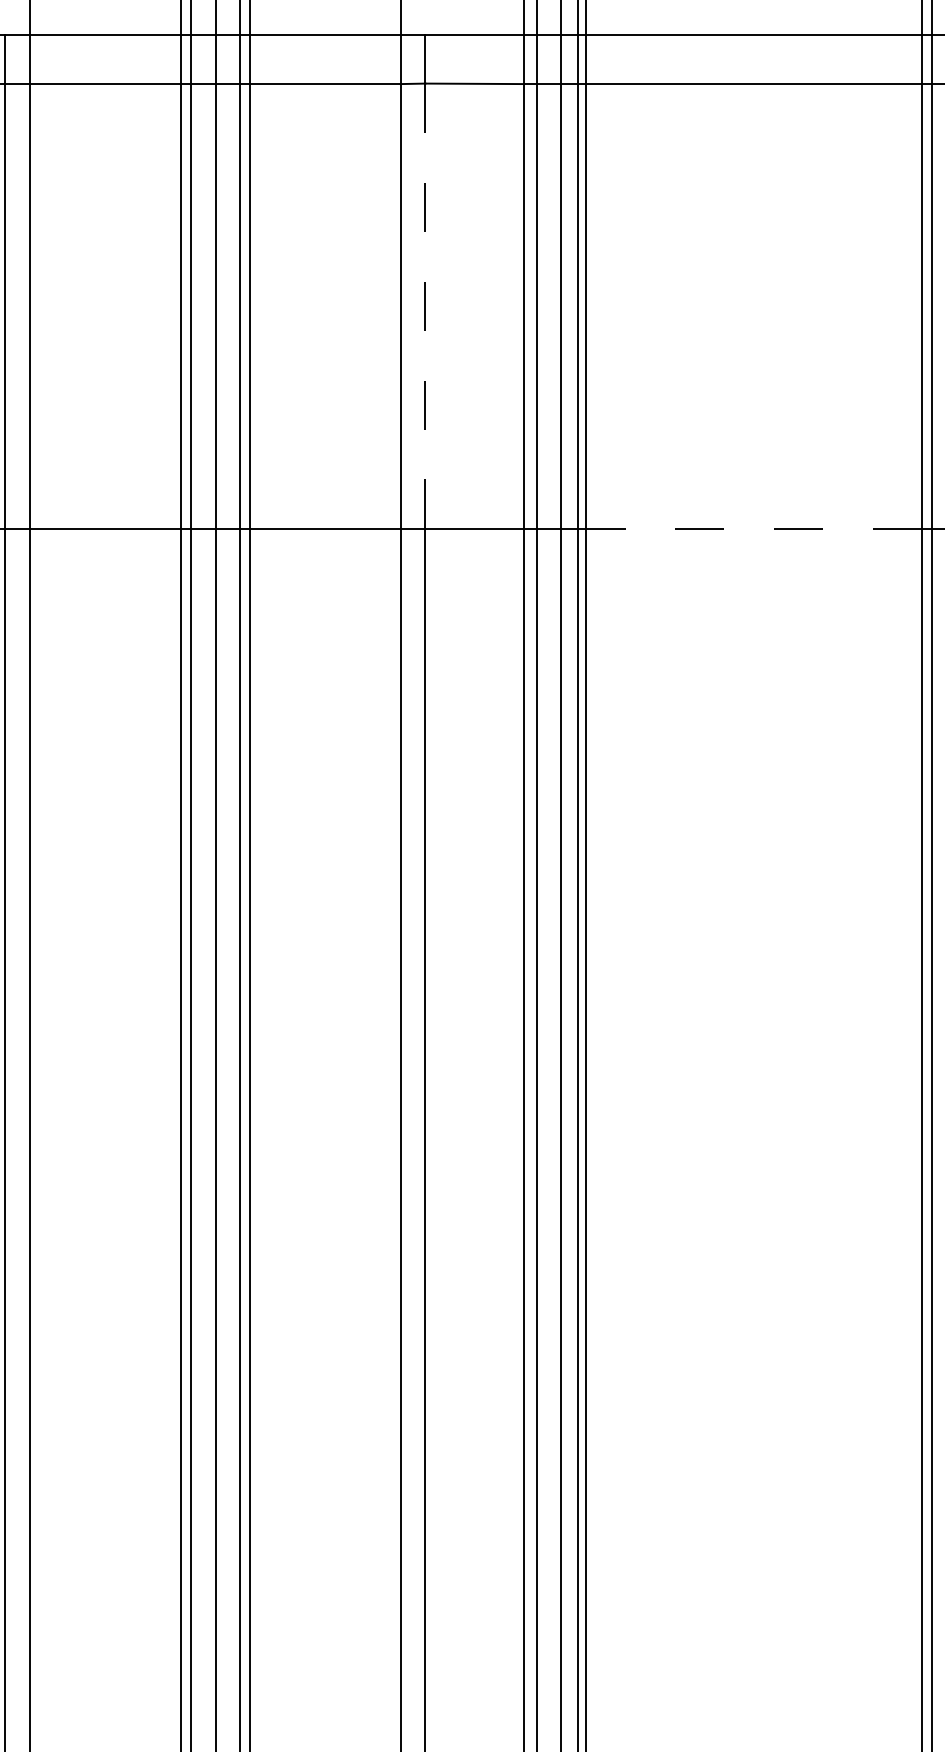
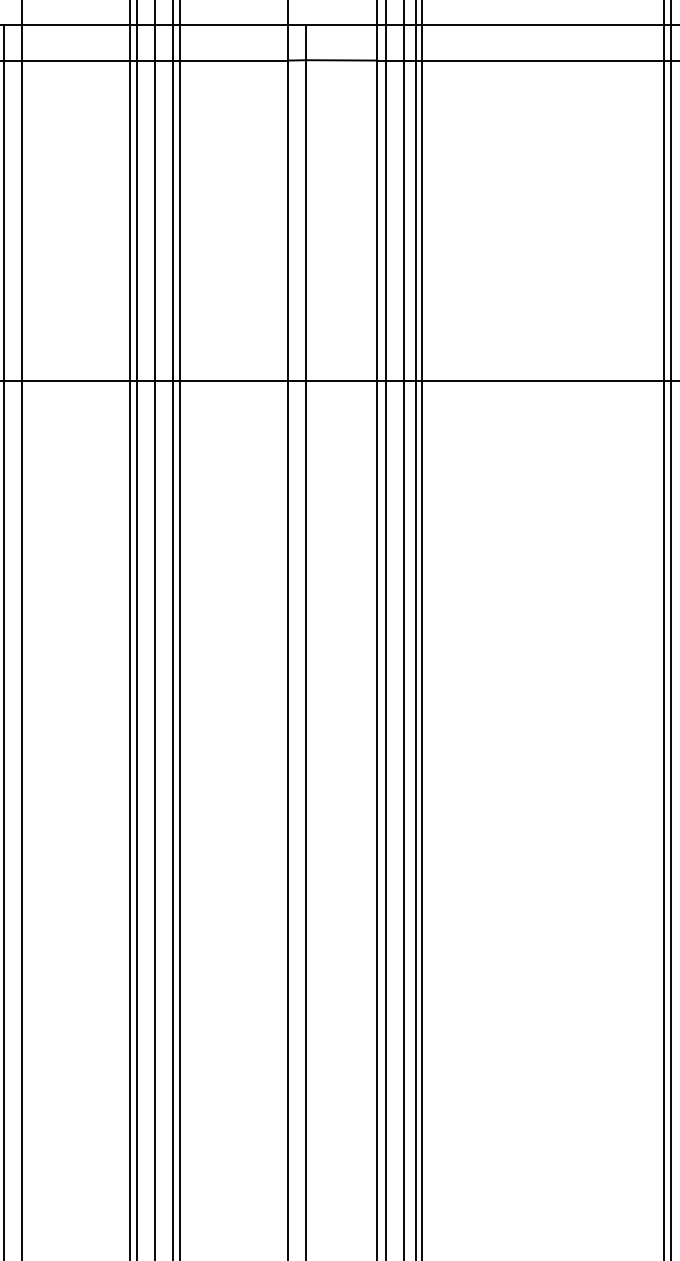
line: (425, 304) -> (306, 219), dashed -> solid
line: (753, 528) -> (542, 380), dashed -> solid

